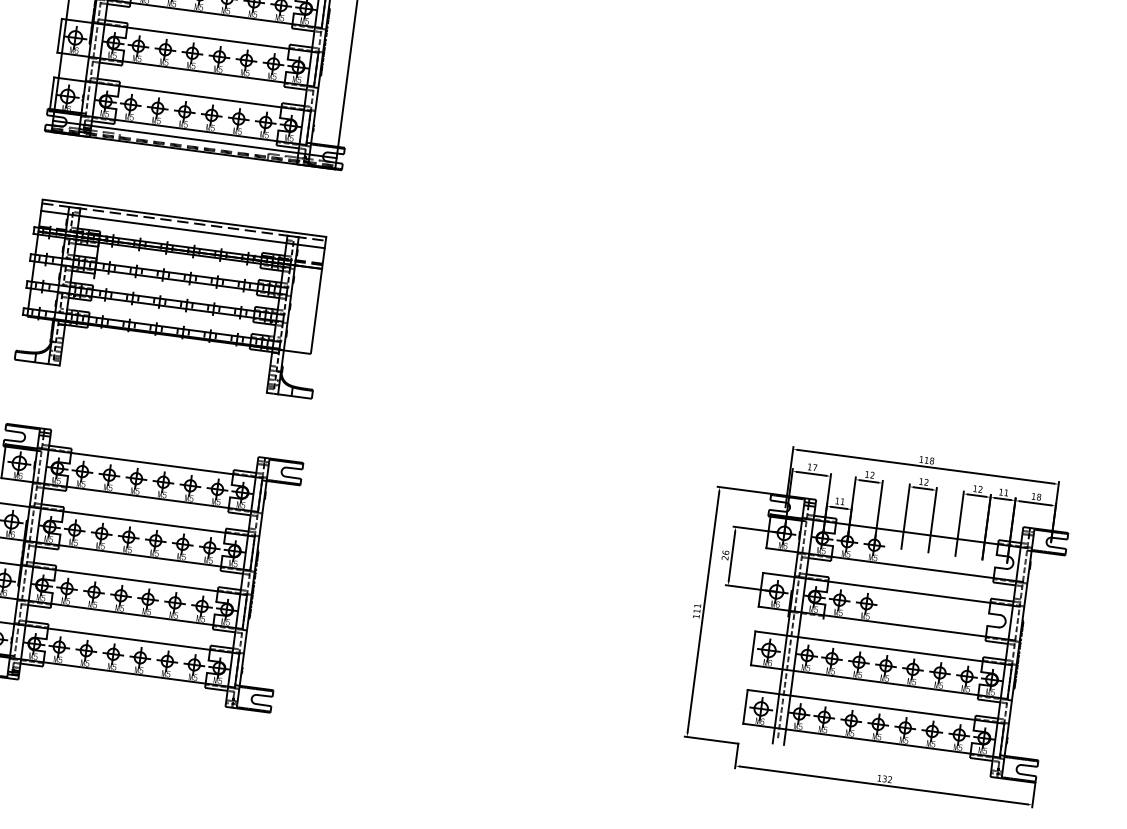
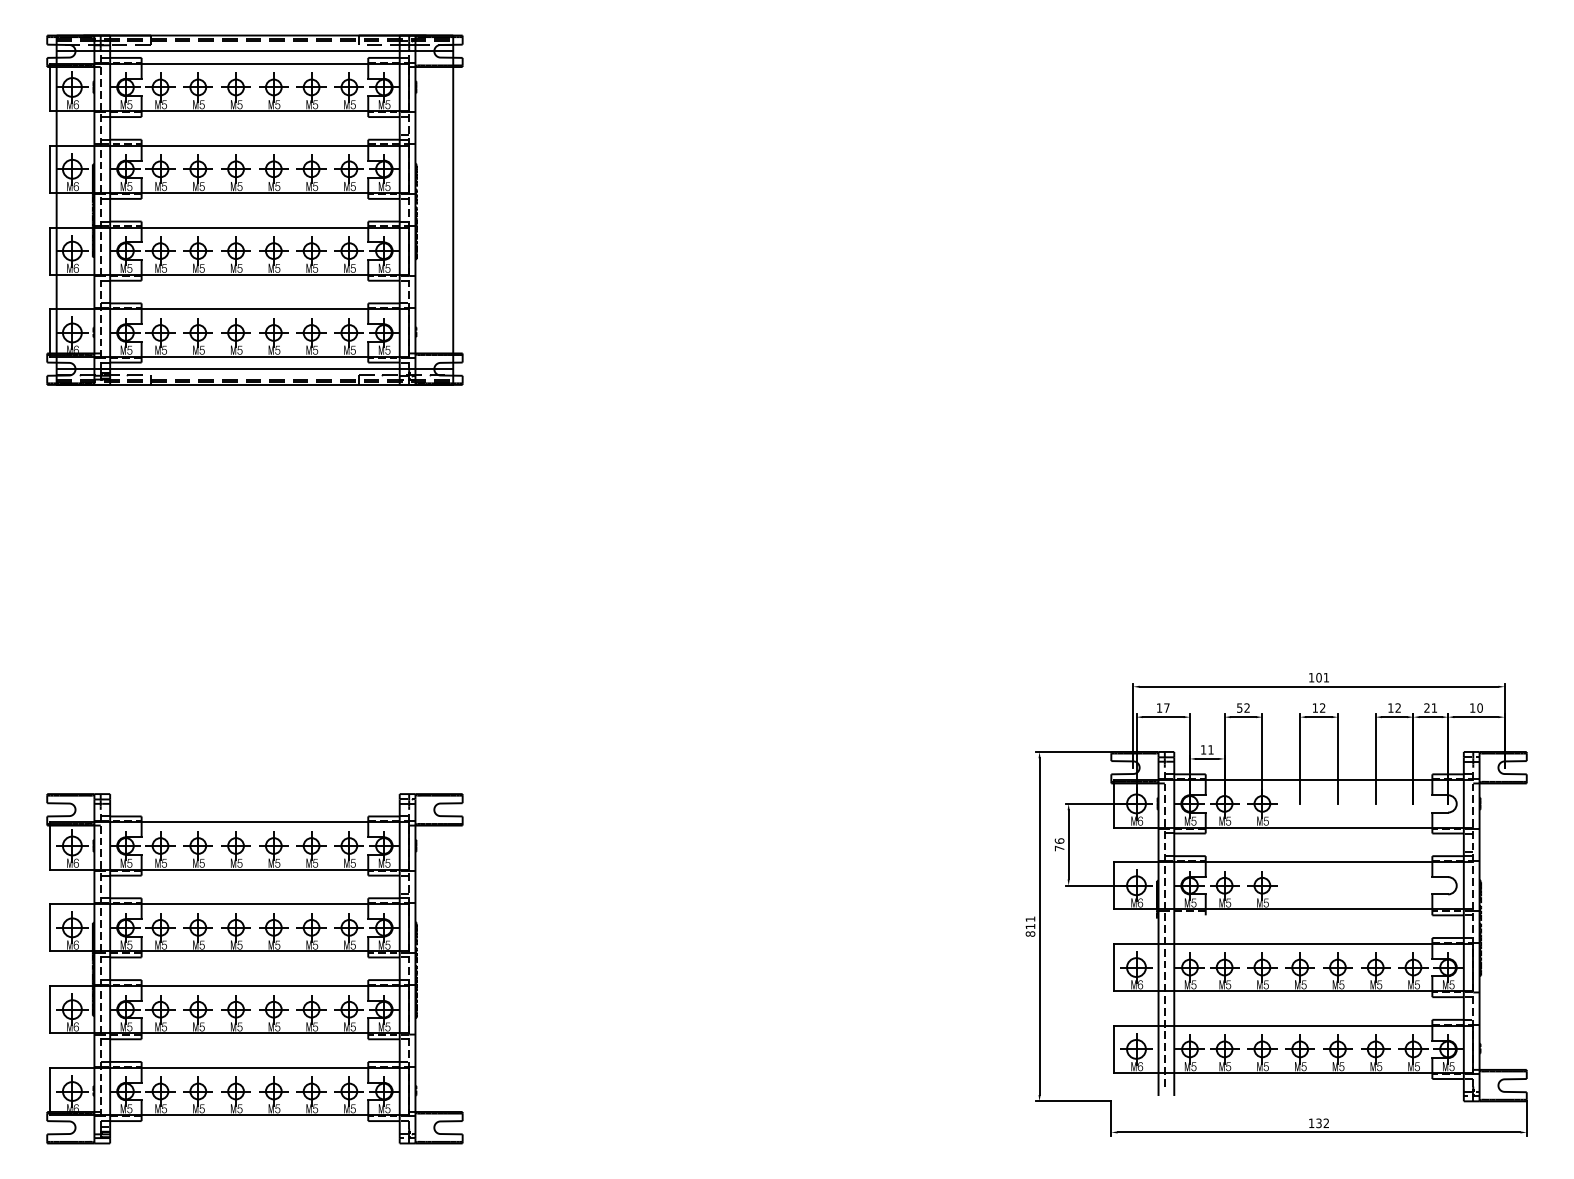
part: (173, 298) -> (254, 591), removed
text: (929, 460) -> (1322, 677), 118 -> 101
text: (867, 474) -> (1239, 707), 12 -> 52
text: (1000, 491) -> (1426, 707), 11 -> 21
text: (1038, 496) -> (1479, 707), 18 -> 10
text: (725, 558) -> (1059, 848), 26 -> 76
text: (696, 616) -> (1030, 933), 111 -> 811

